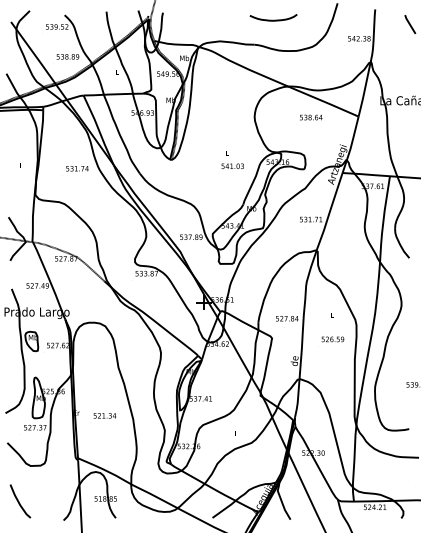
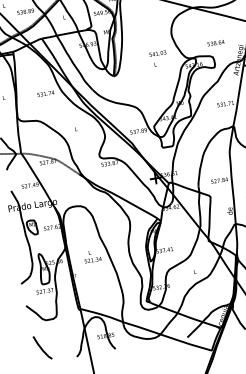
text: (311, 117) -> (216, 43), moved
text: (232, 166) -> (157, 53), moved
text: (104, 415) -> (92, 259), moved

